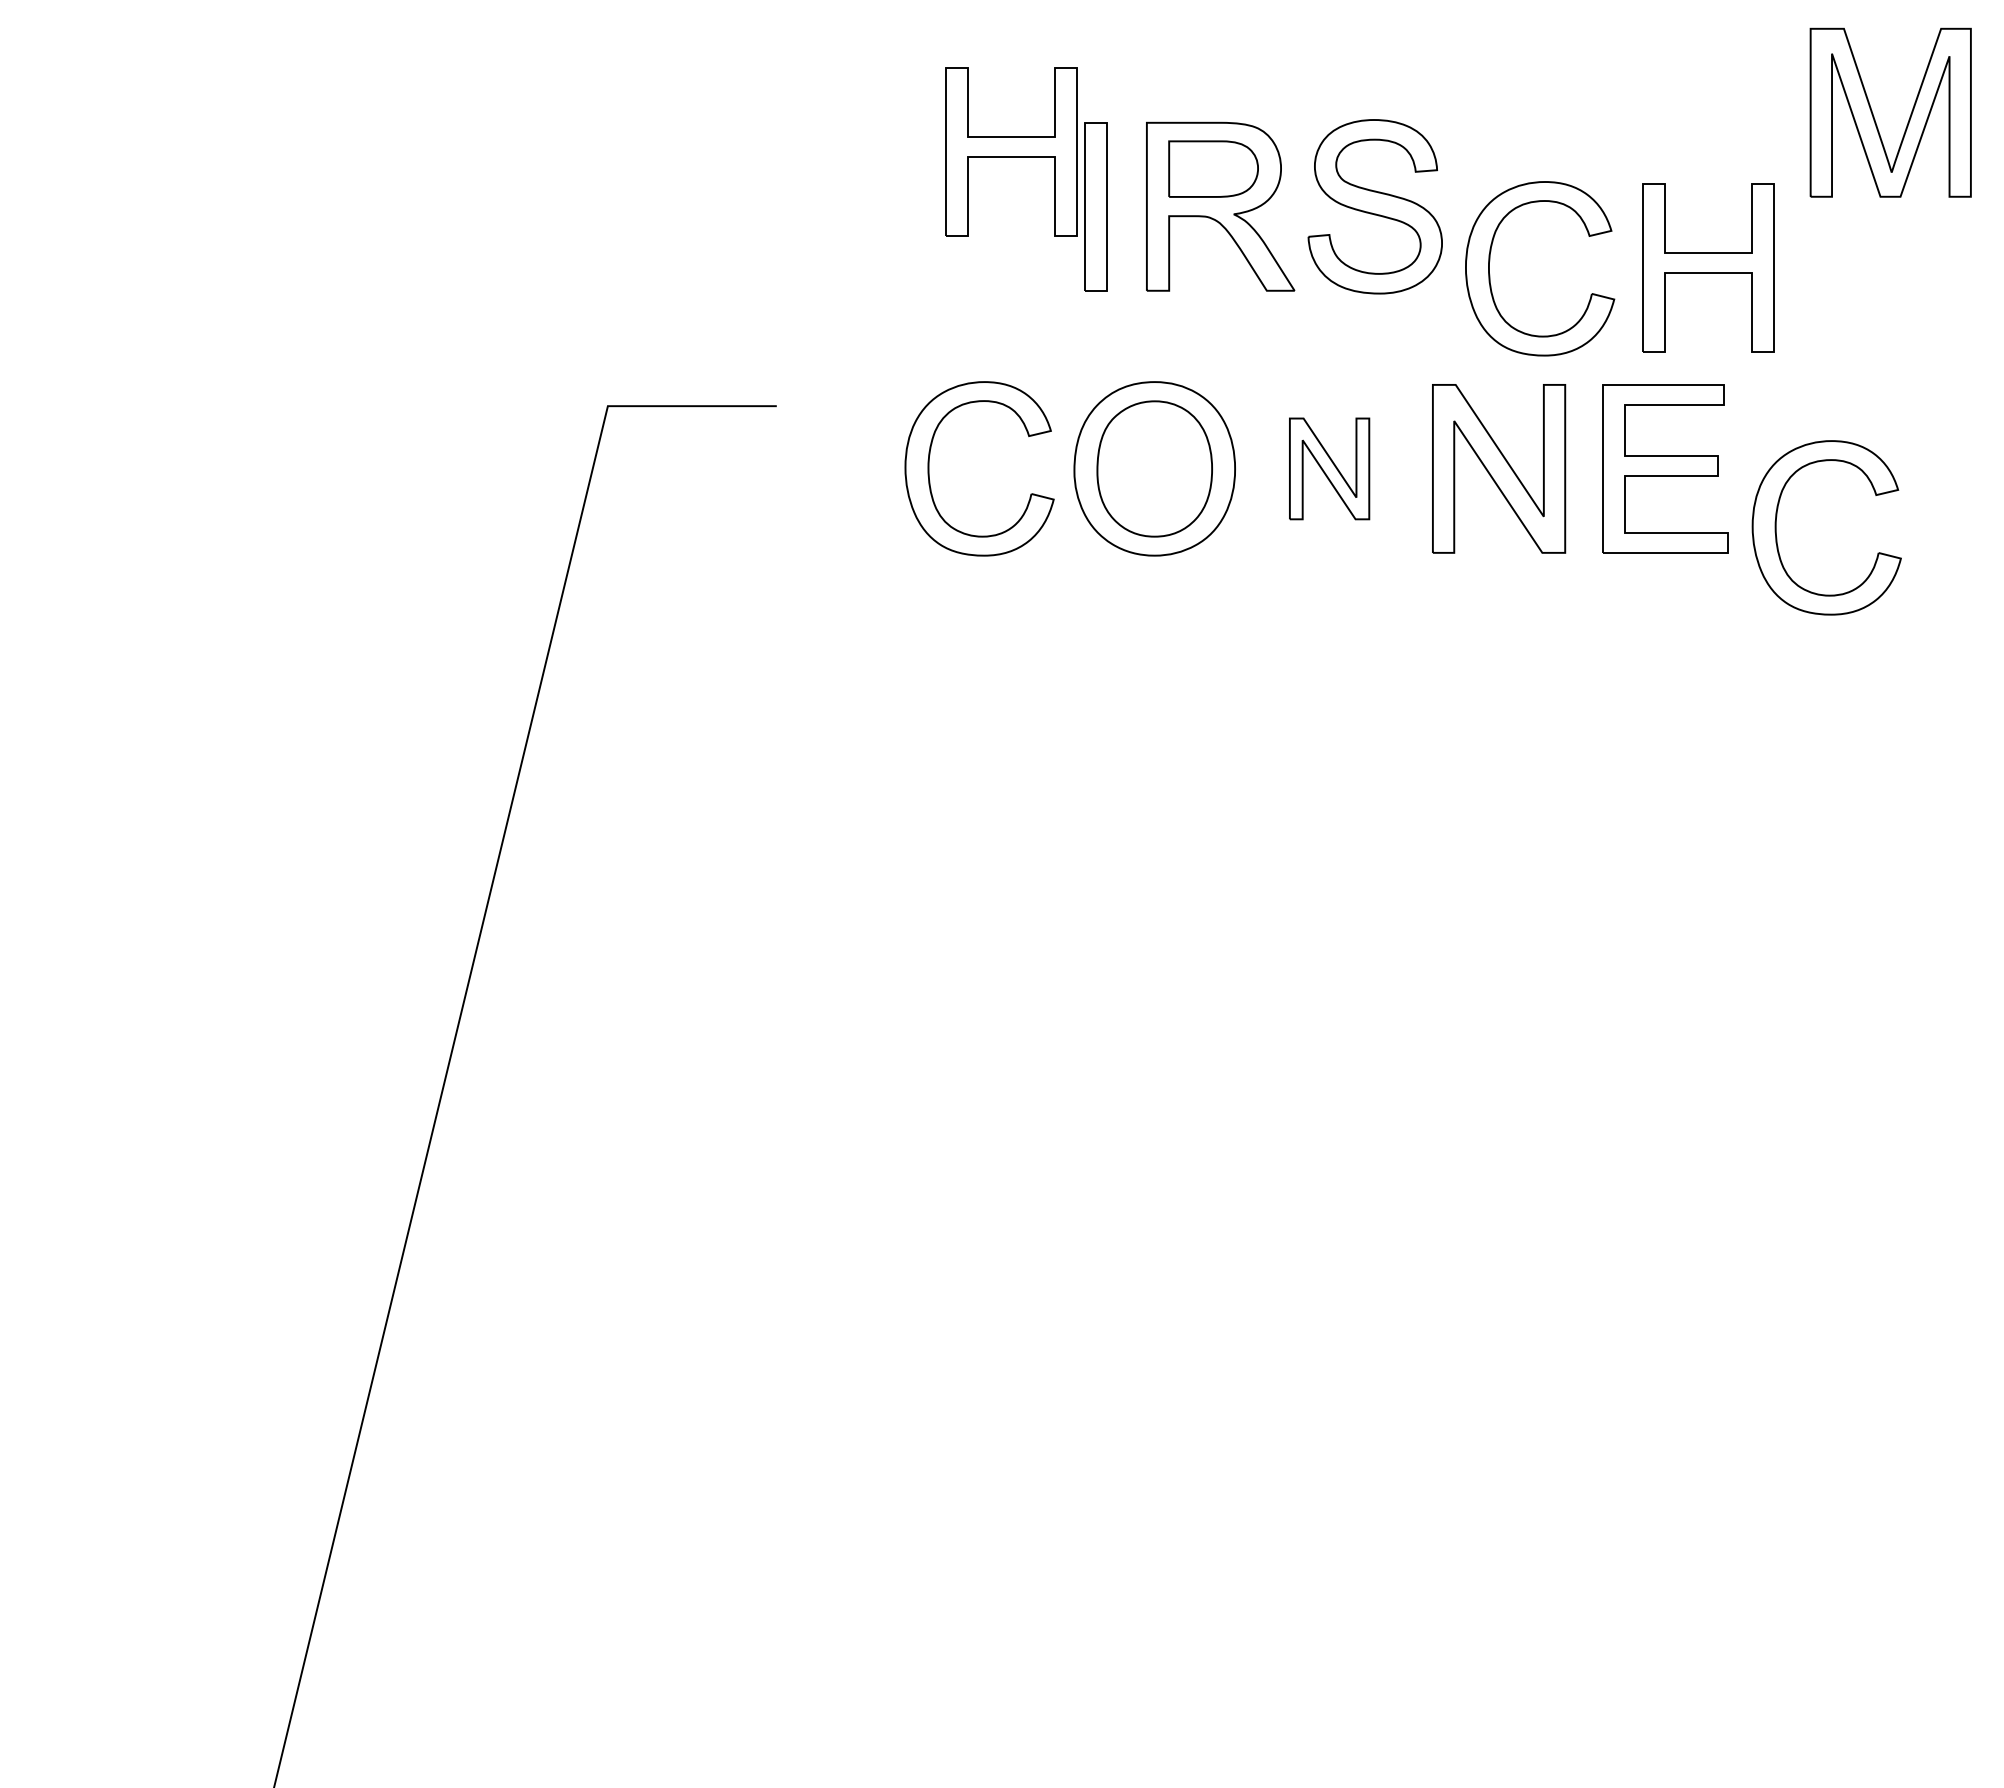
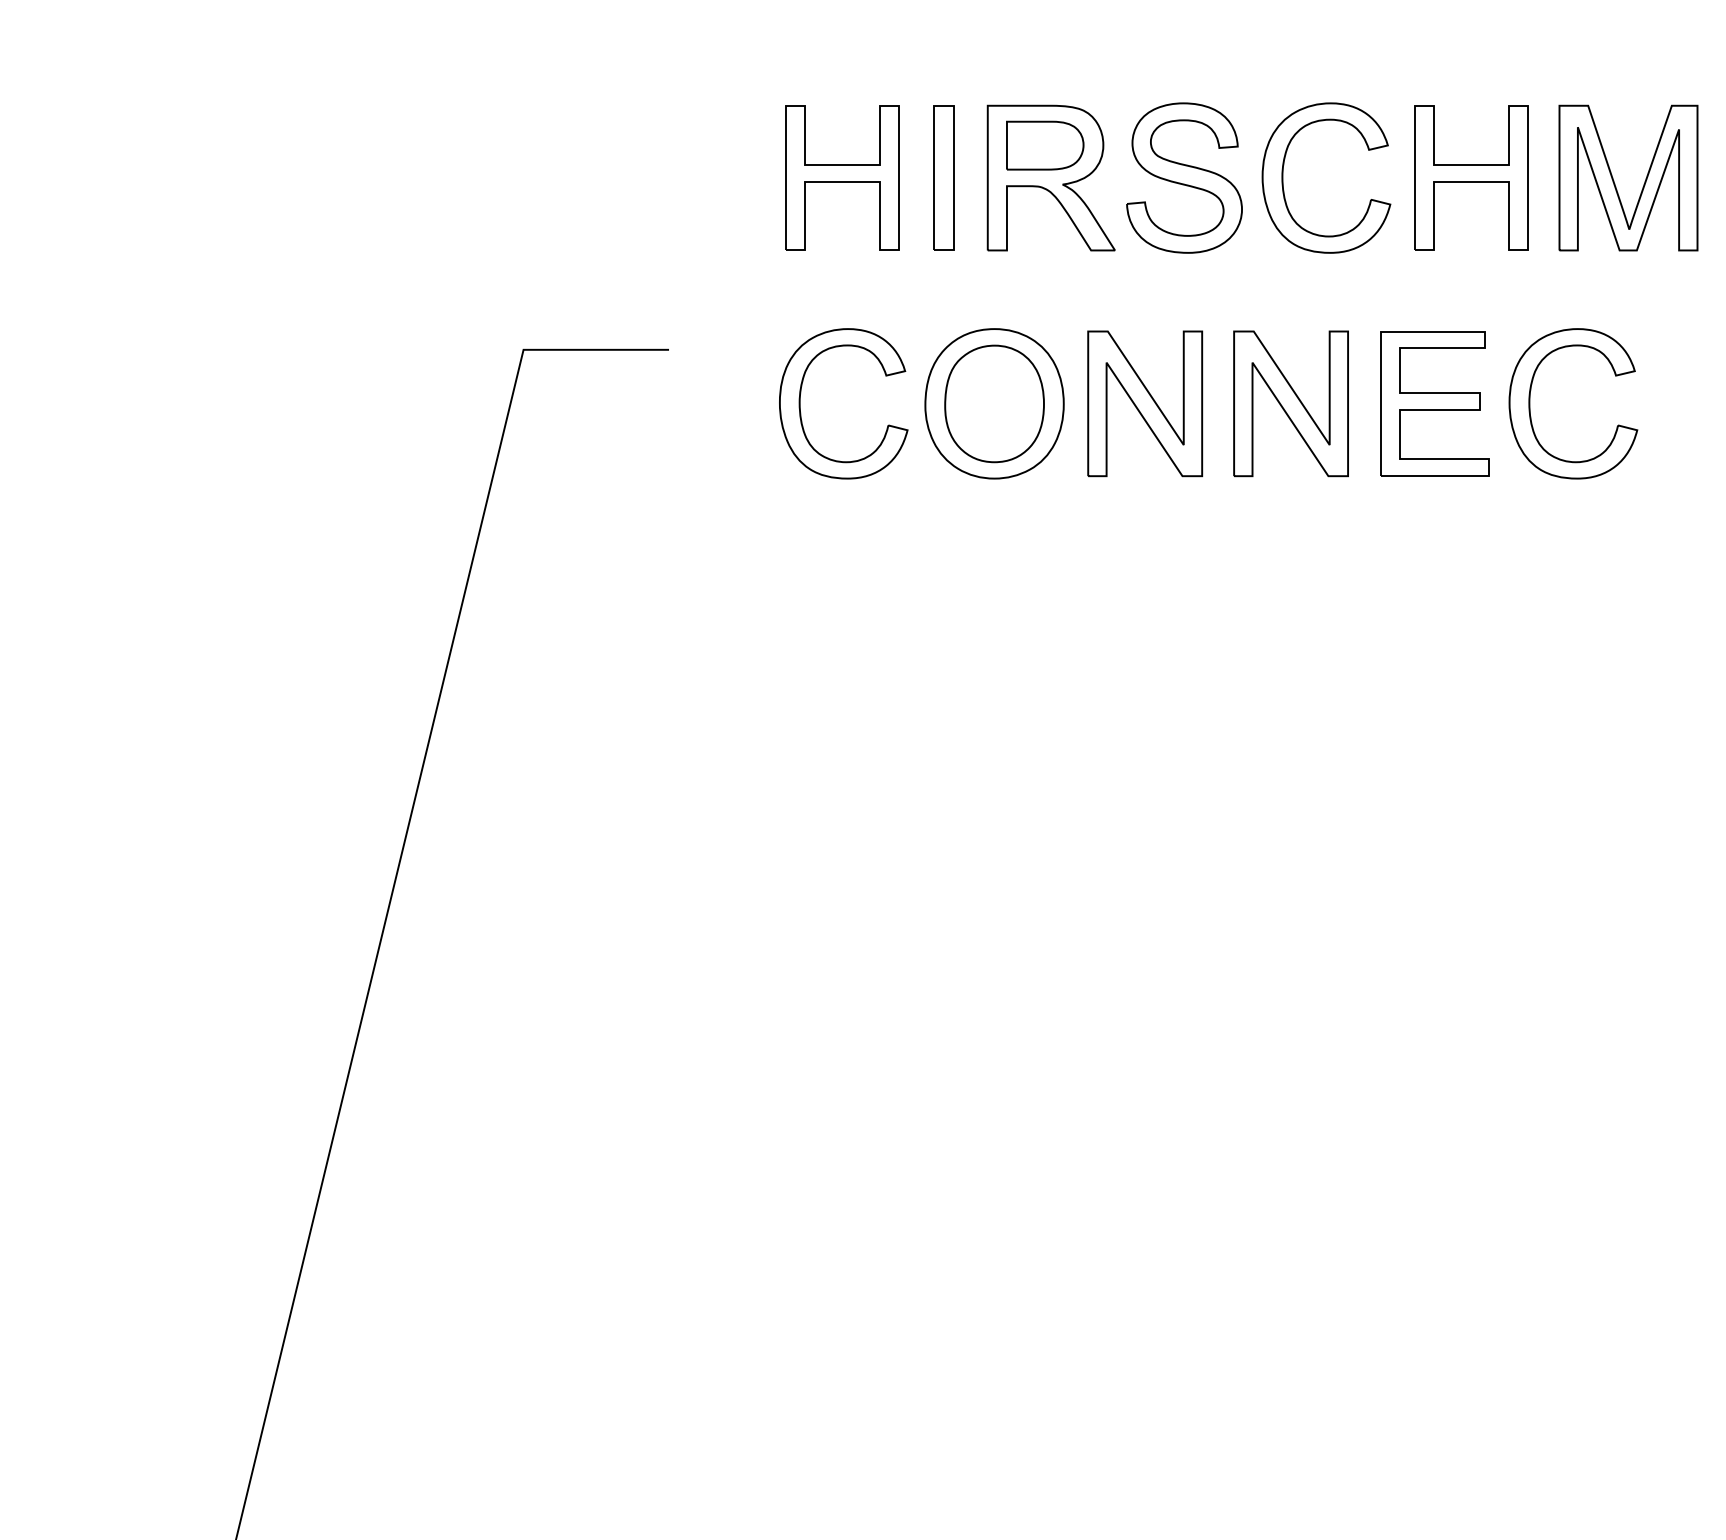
part: (1874, 116) -> (1614, 181), moved
part: (1011, 151) -> (842, 177), moved
part: (1708, 267) -> (1471, 177), moved
part: (1490, 274) -> (1283, 183), moved
part: (1329, 468) -> (1145, 403), size x1.67
part: (1776, 527) -> (1530, 403), moved

